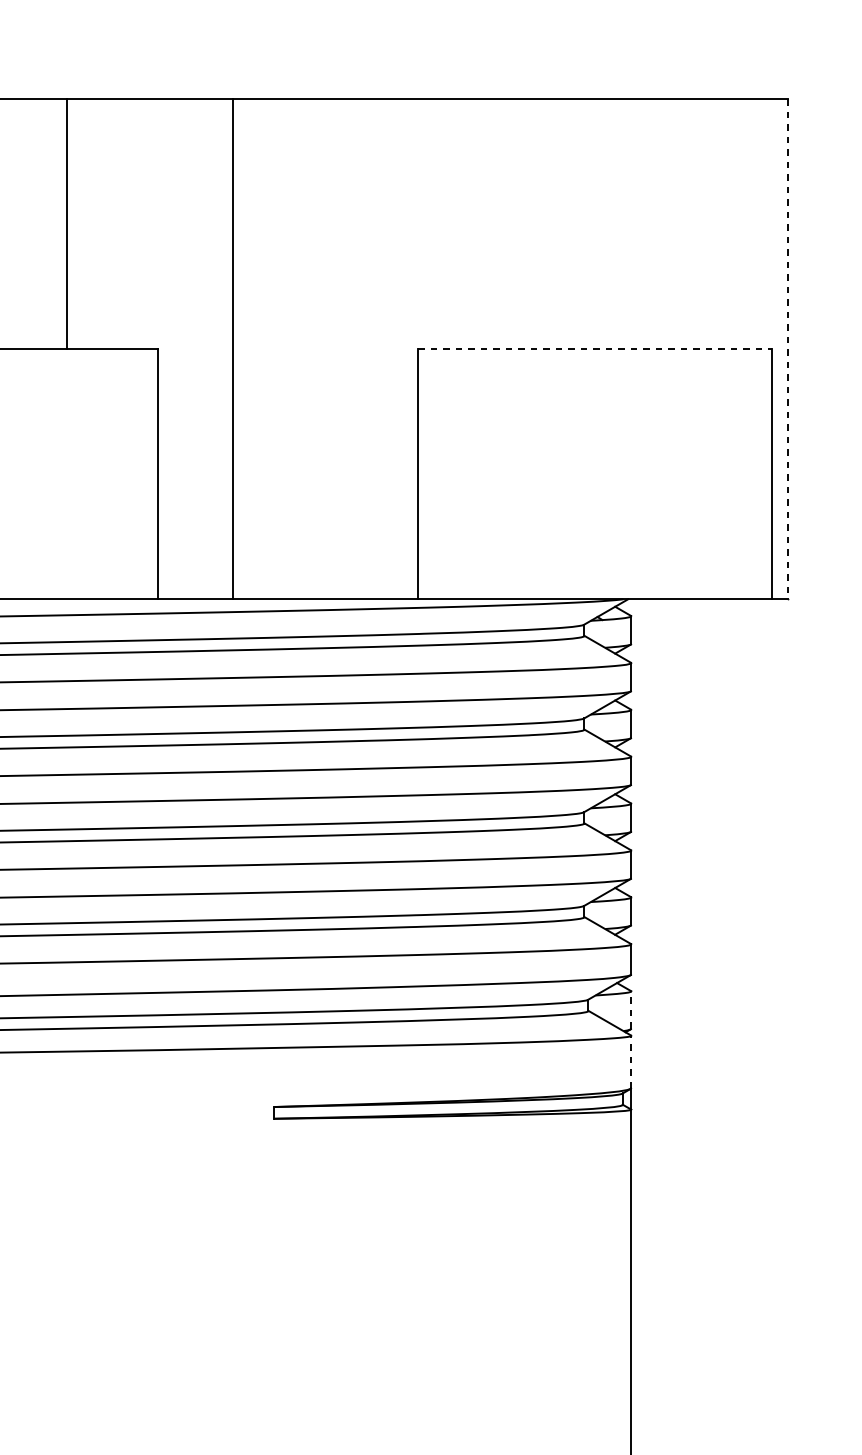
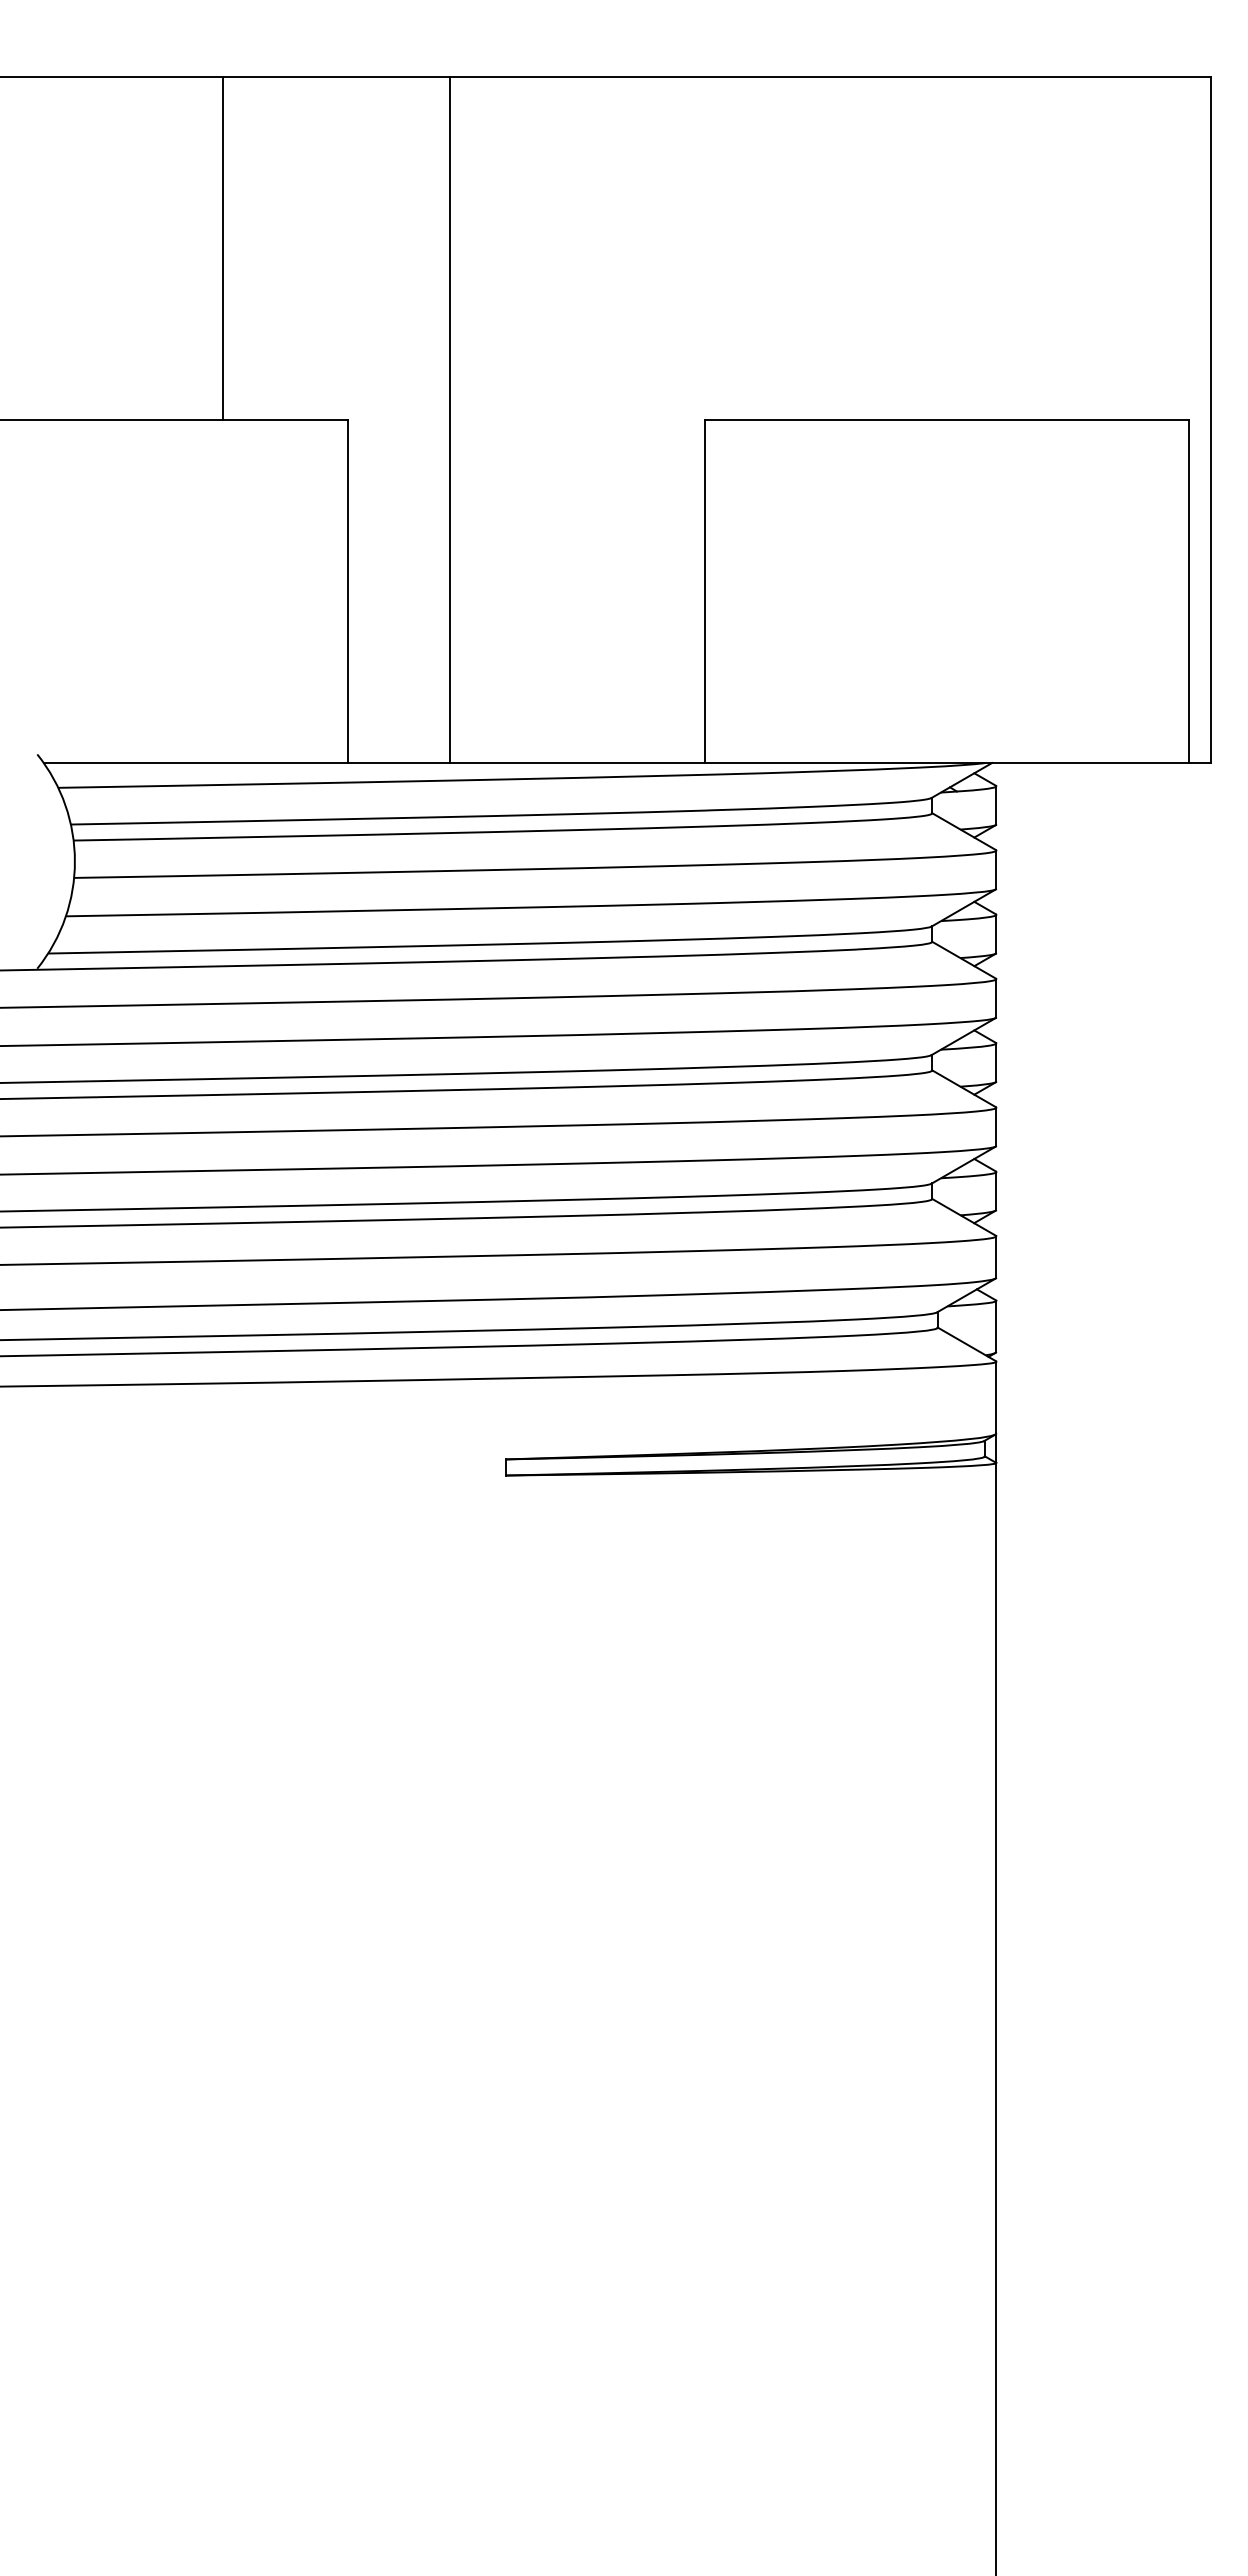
line: (595, 349) -> (947, 420), dashed -> solid
line: (787, 349) -> (1210, 420), dashed -> solid
line: (631, 1010) -> (996, 1326), dashed -> solid
line: (631, 1061) -> (996, 1397), dashed -> solid

